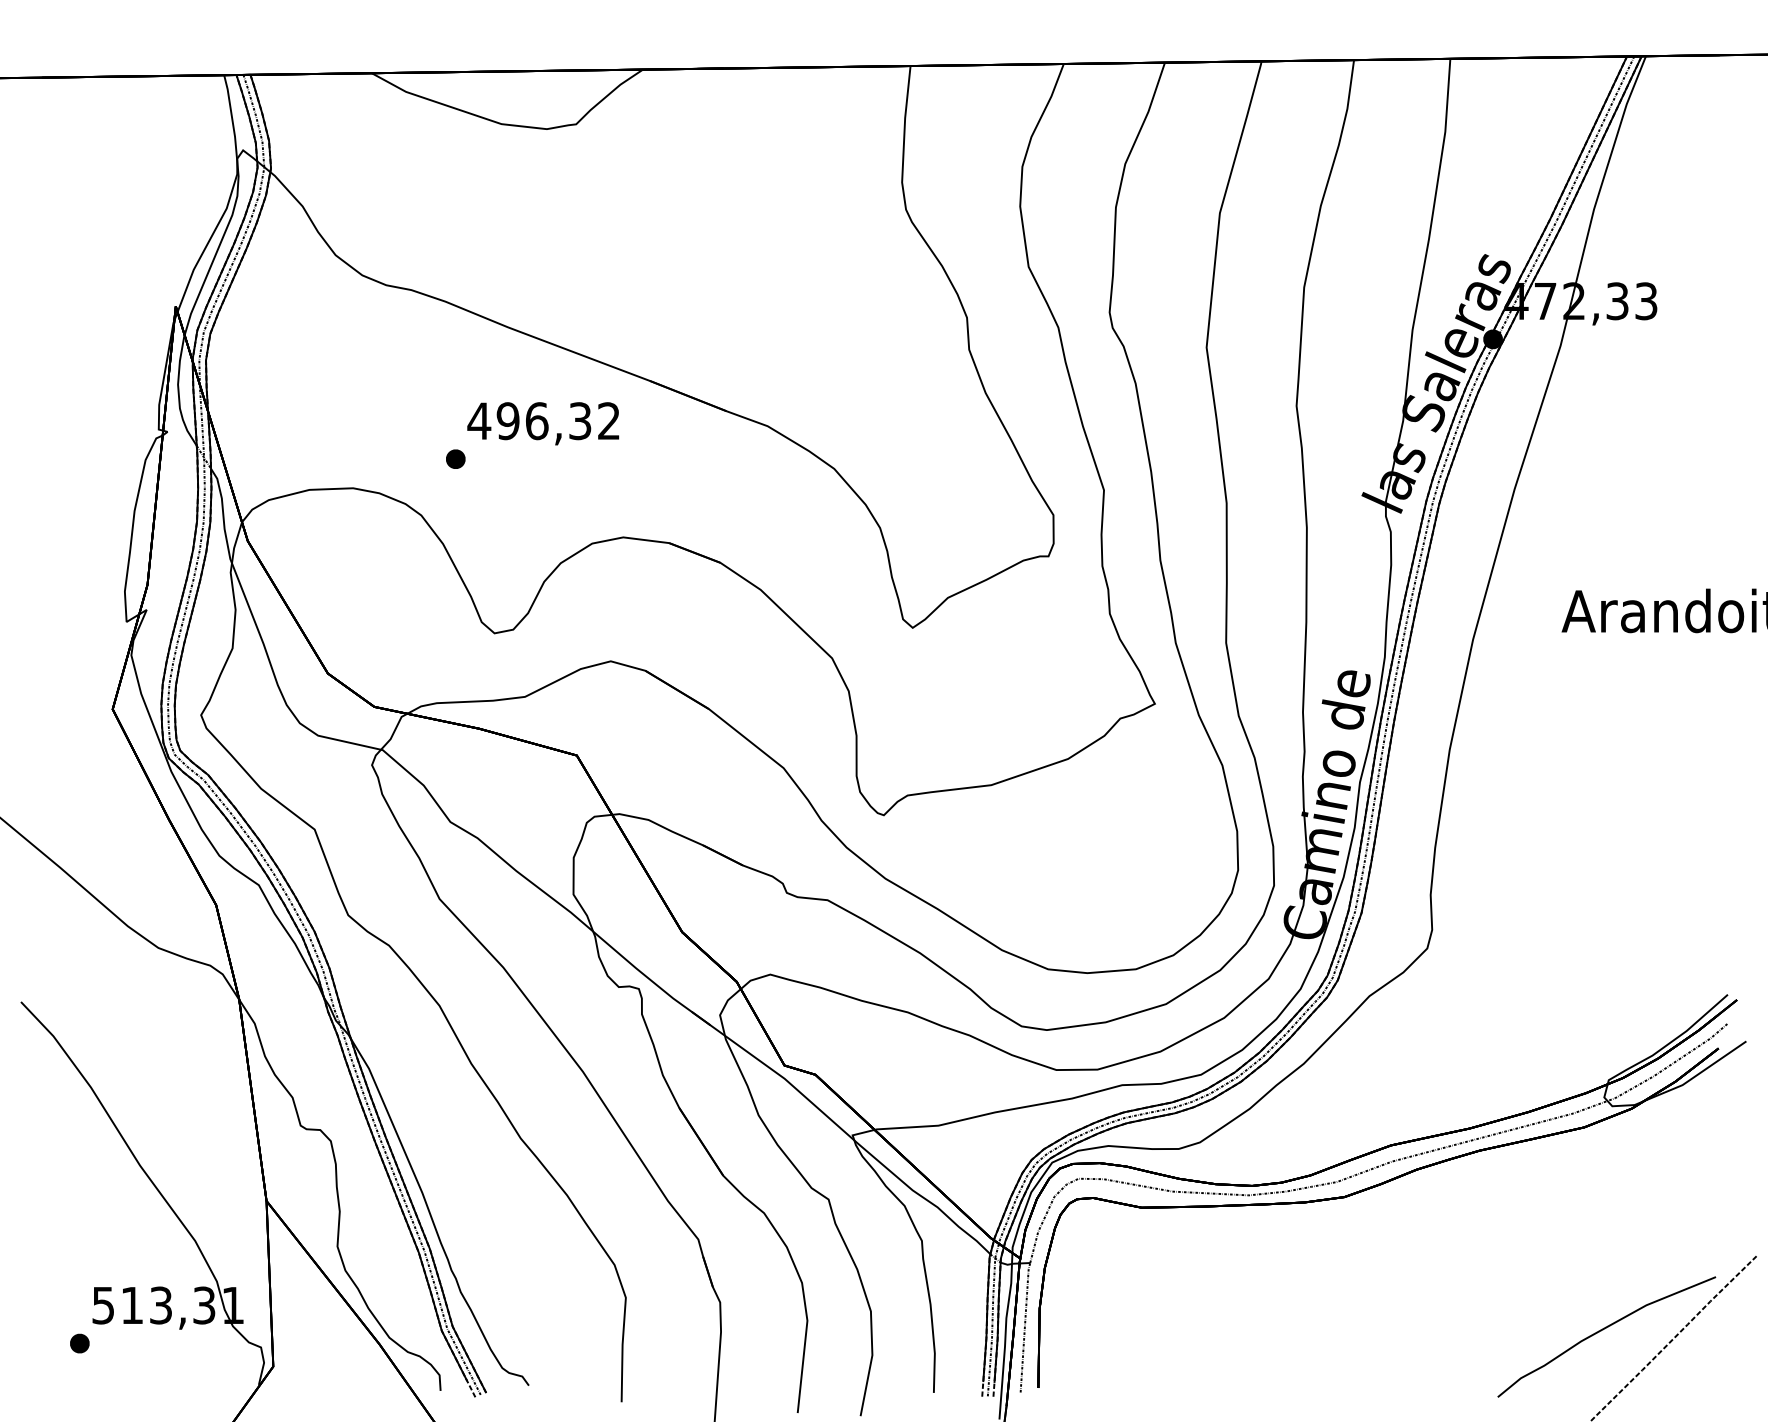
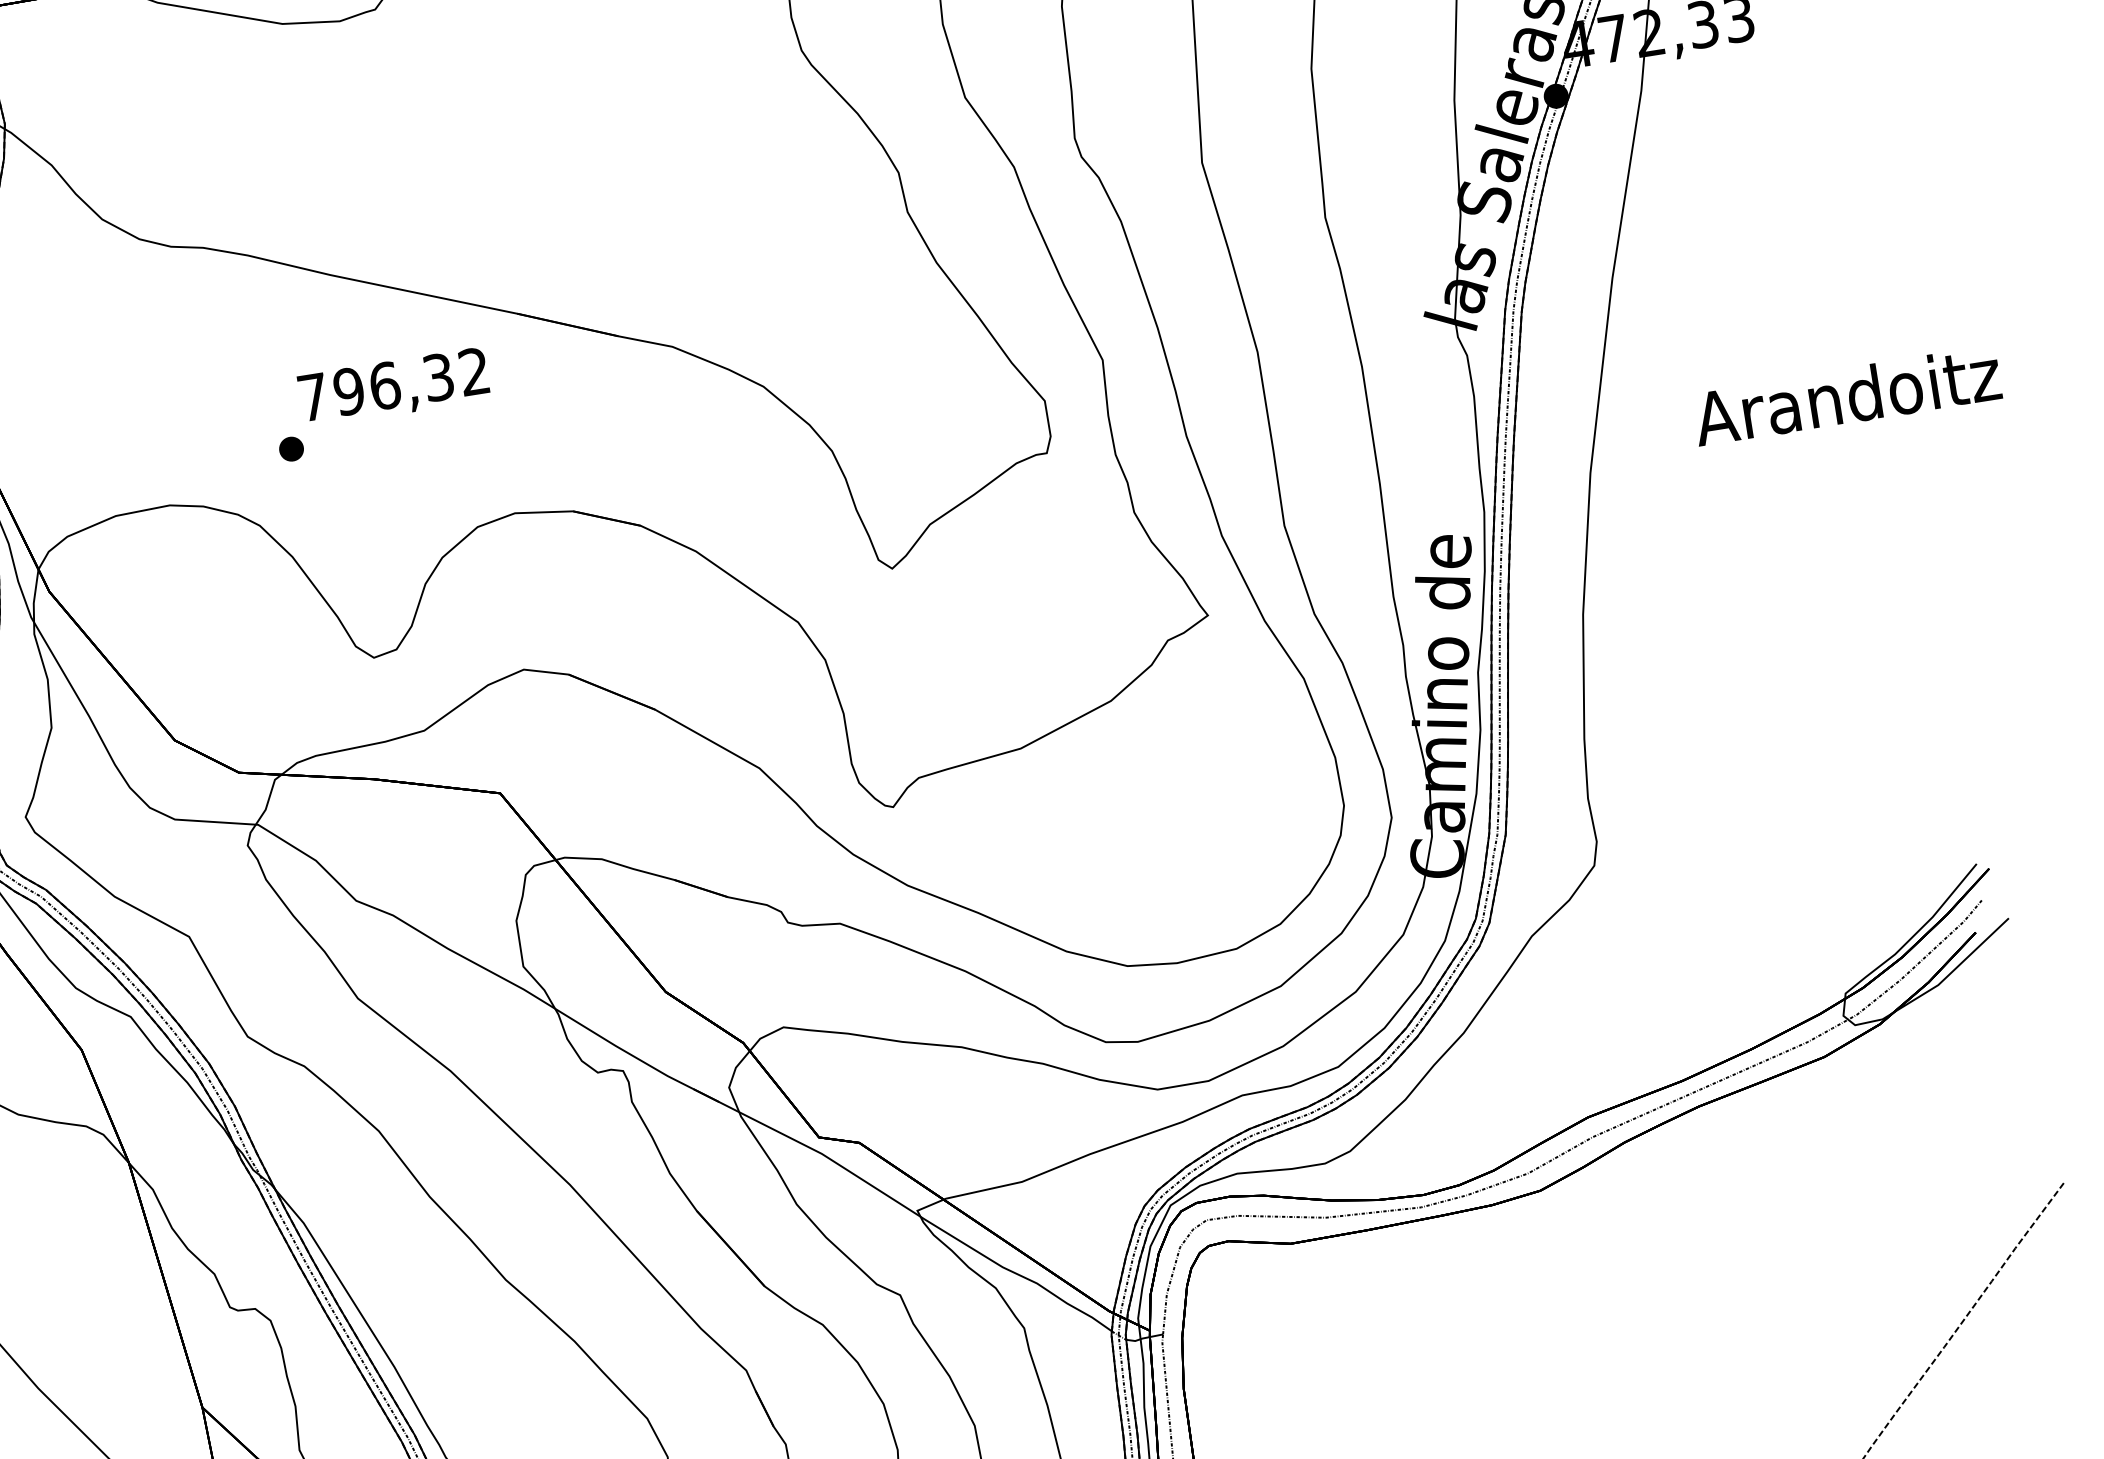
text: (479, 420) -> (313, 396), 496,32 -> 796,32
curve: (1603, 1330) -> (1888, 1305), removed

